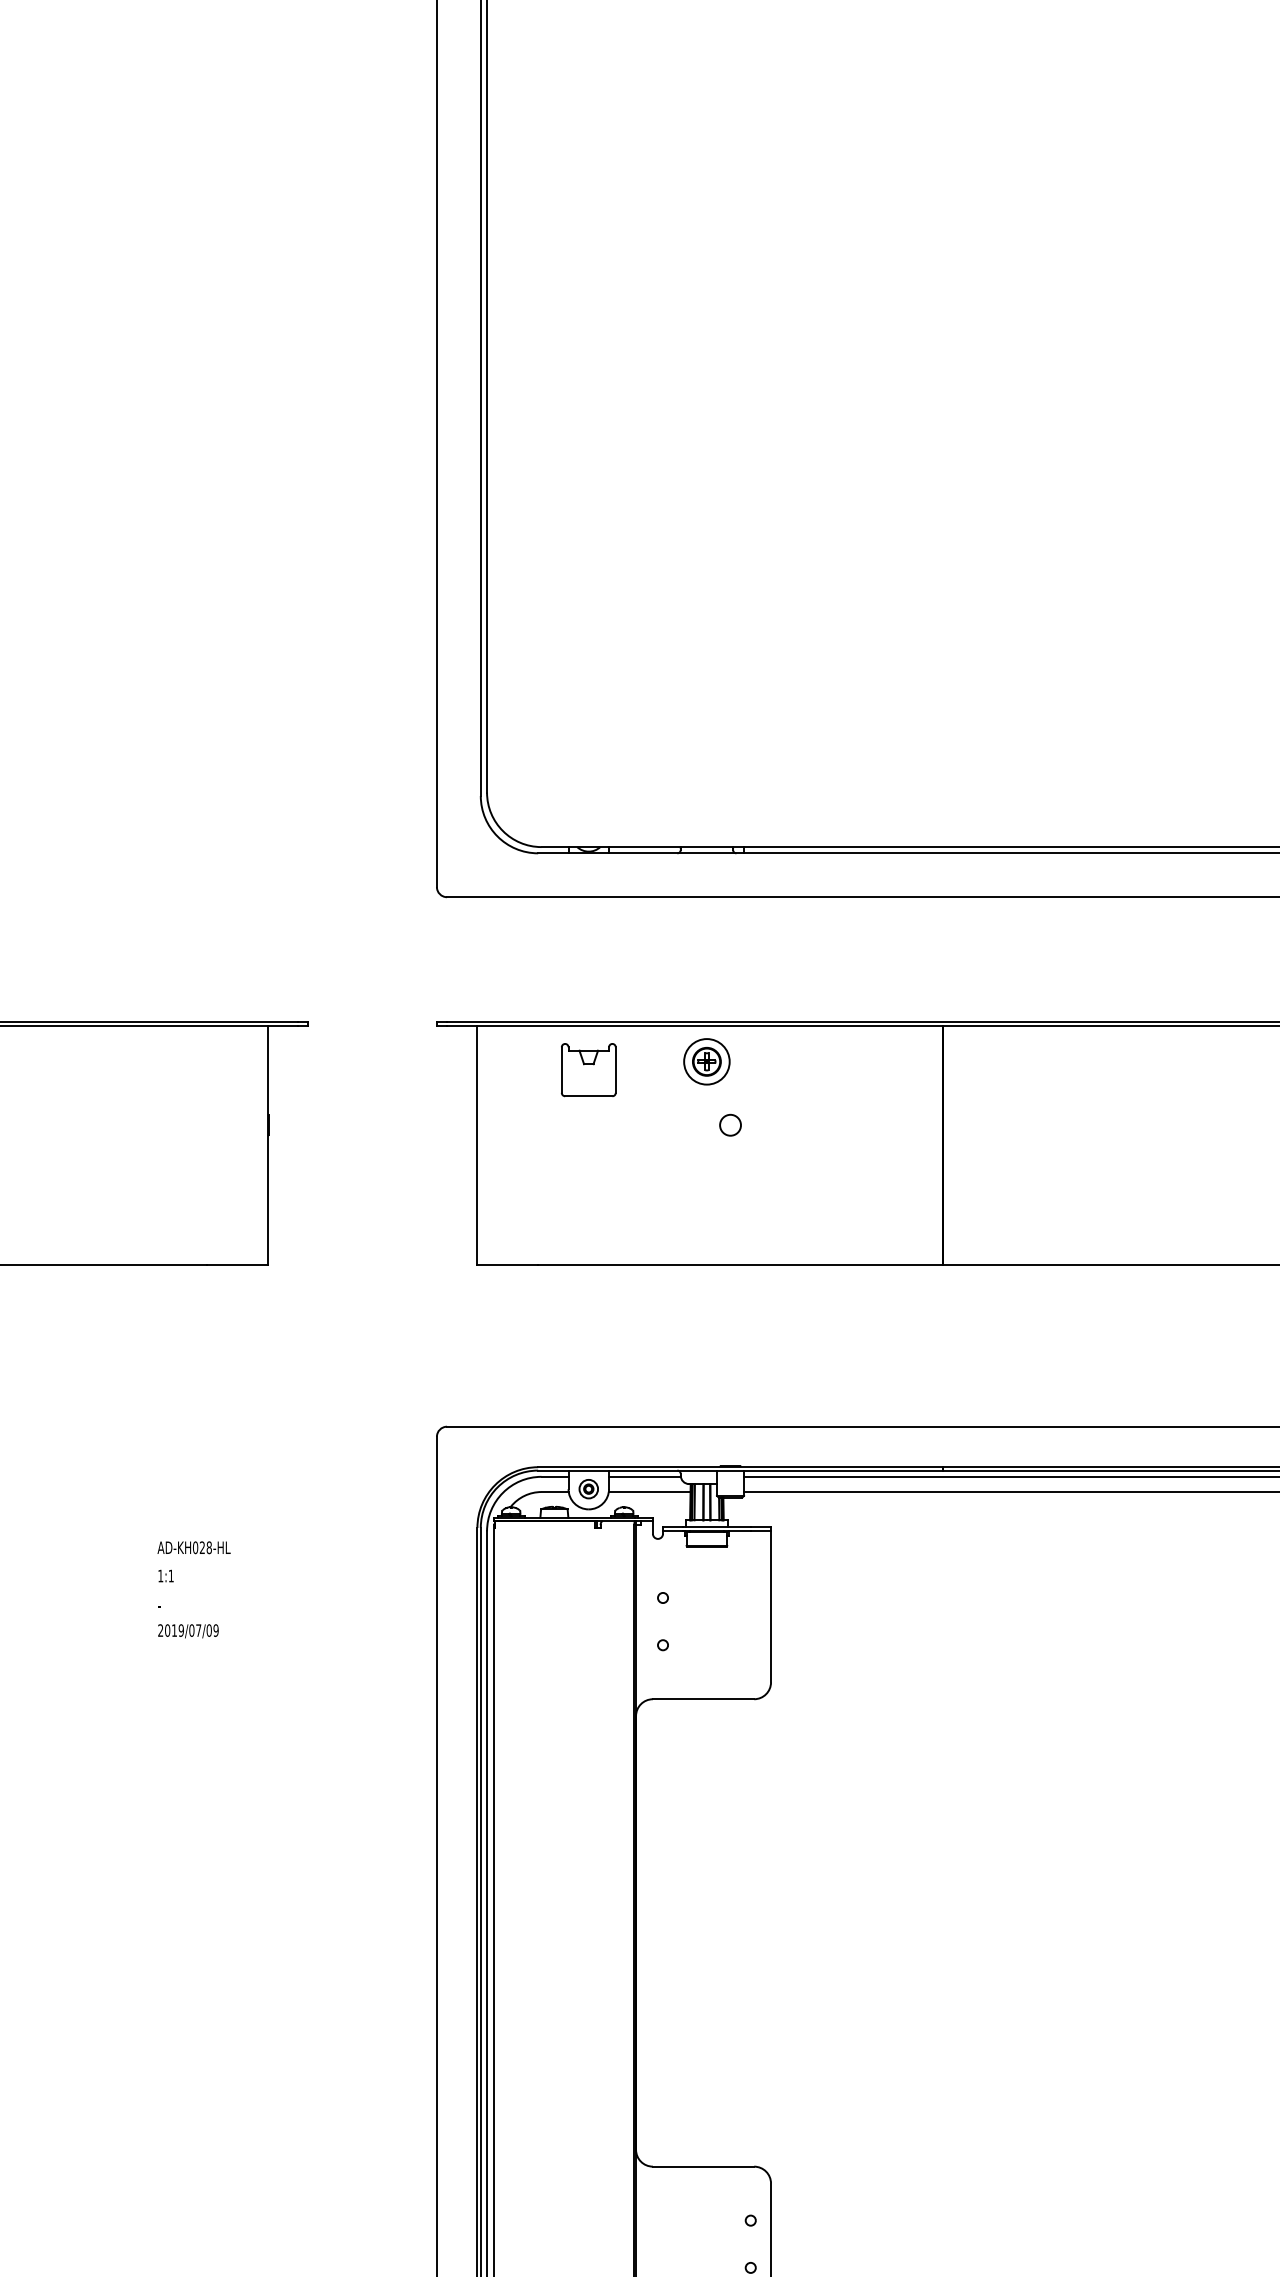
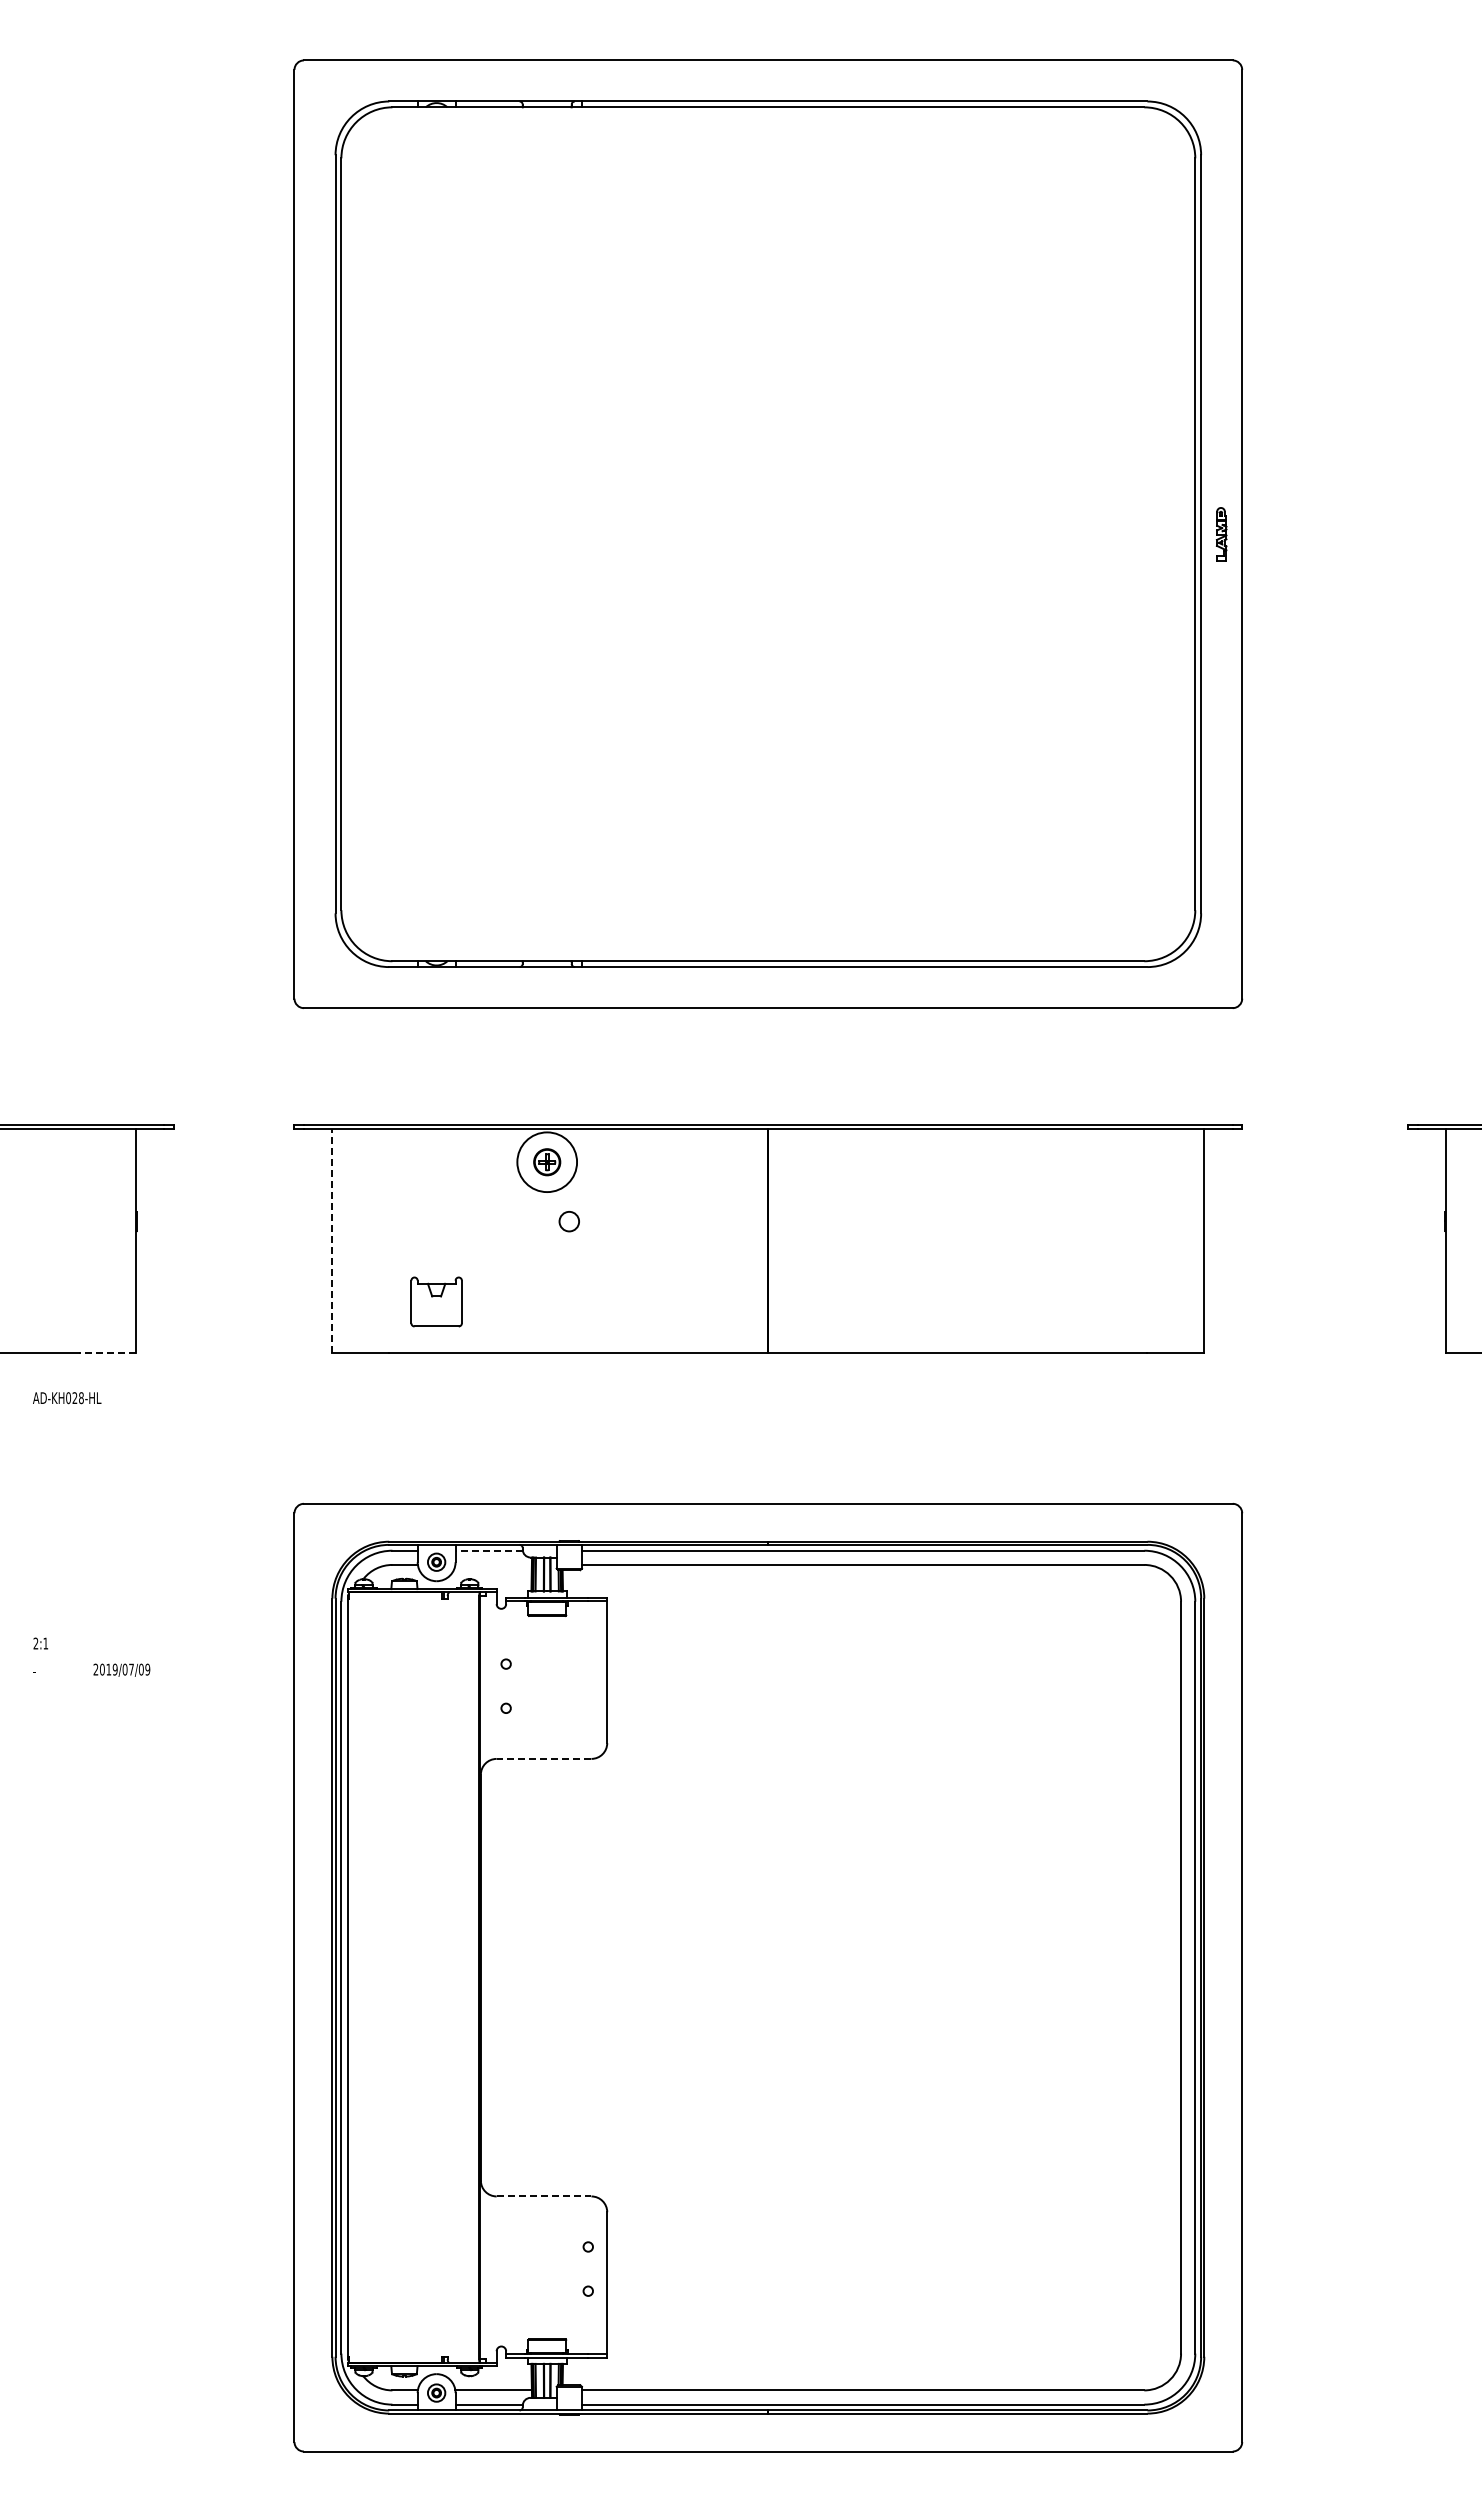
circle: (706, 1061) -> (546, 1161), size x1.4
part: (588, 1069) -> (436, 1301), moved
line: (477, 1145) -> (332, 1240), solid -> dashed
line: (237, 1265) -> (107, 1352), solid -> dashed
line: (645, 1476) -> (489, 1550), solid -> dashed
line: (649, 1491) -> (493, 1564), removed
text: (194, 1548) -> (67, 1398), moved
text: (160, 1575) -> (35, 1643), 1:1 -> 2:1
text: (188, 1630) -> (121, 1669), moved
line: (702, 1698) -> (543, 1758), solid -> dashed
line: (704, 2166) -> (544, 2196), solid -> dashed

